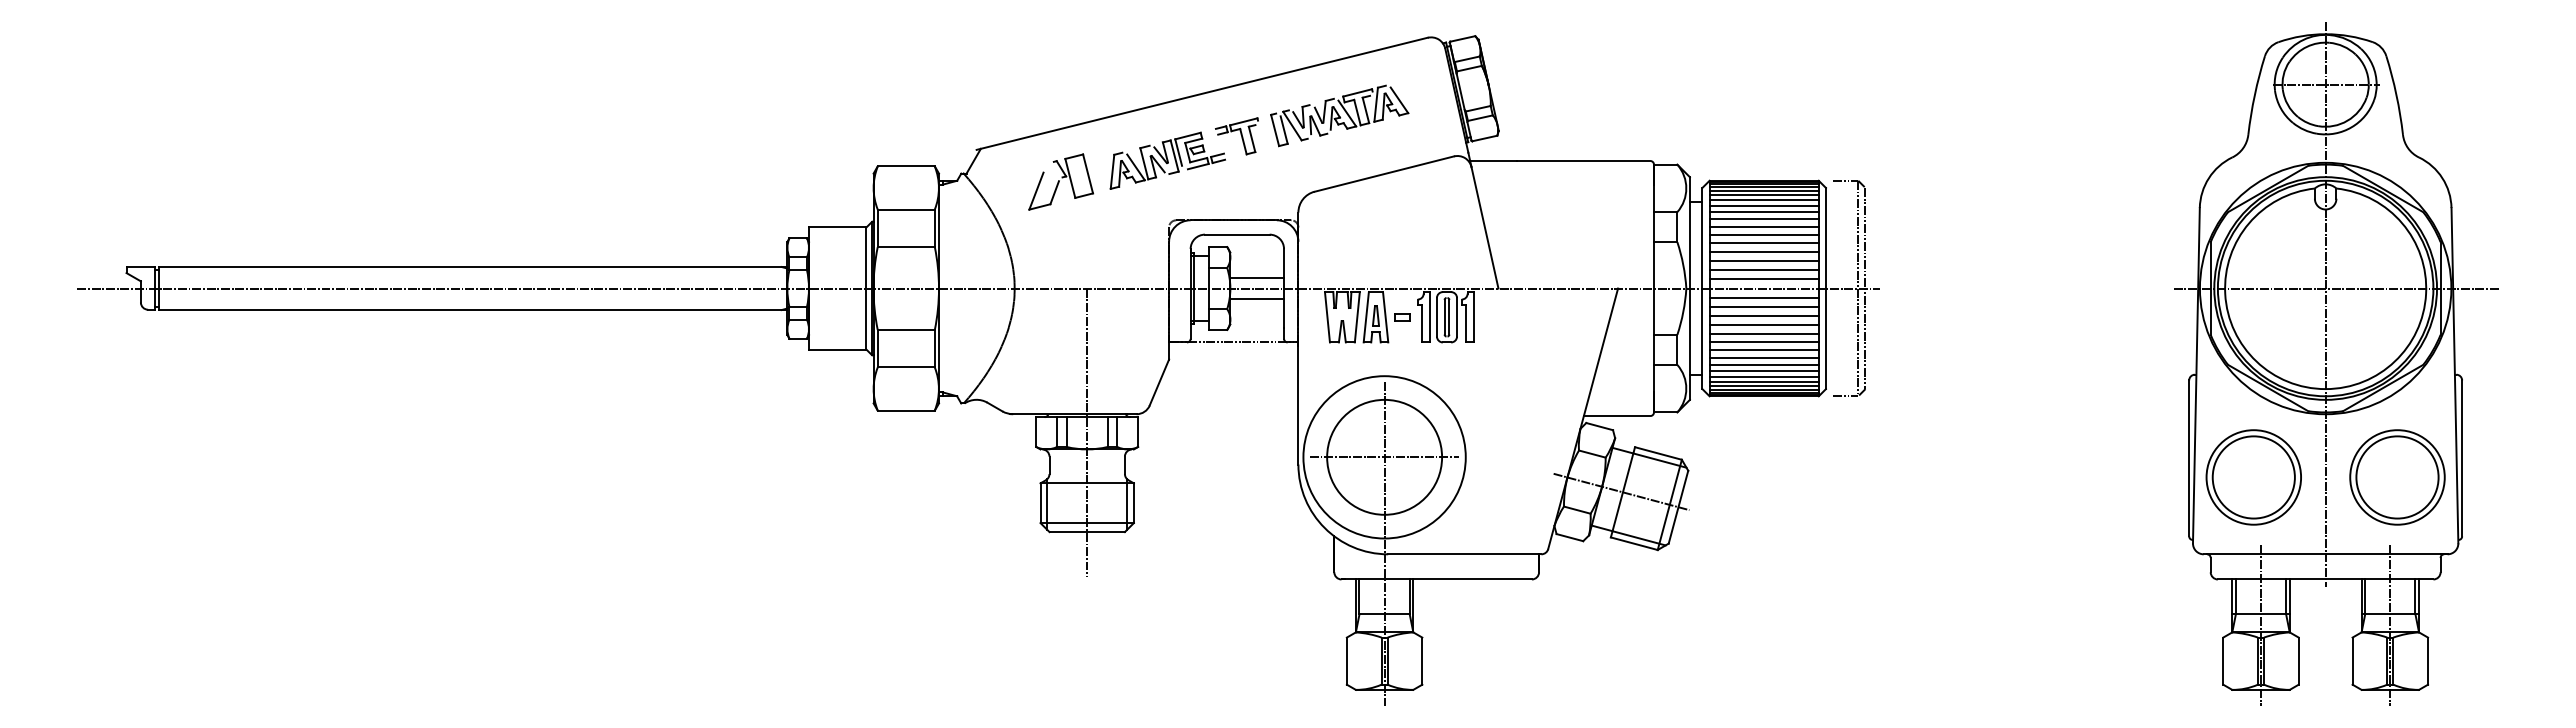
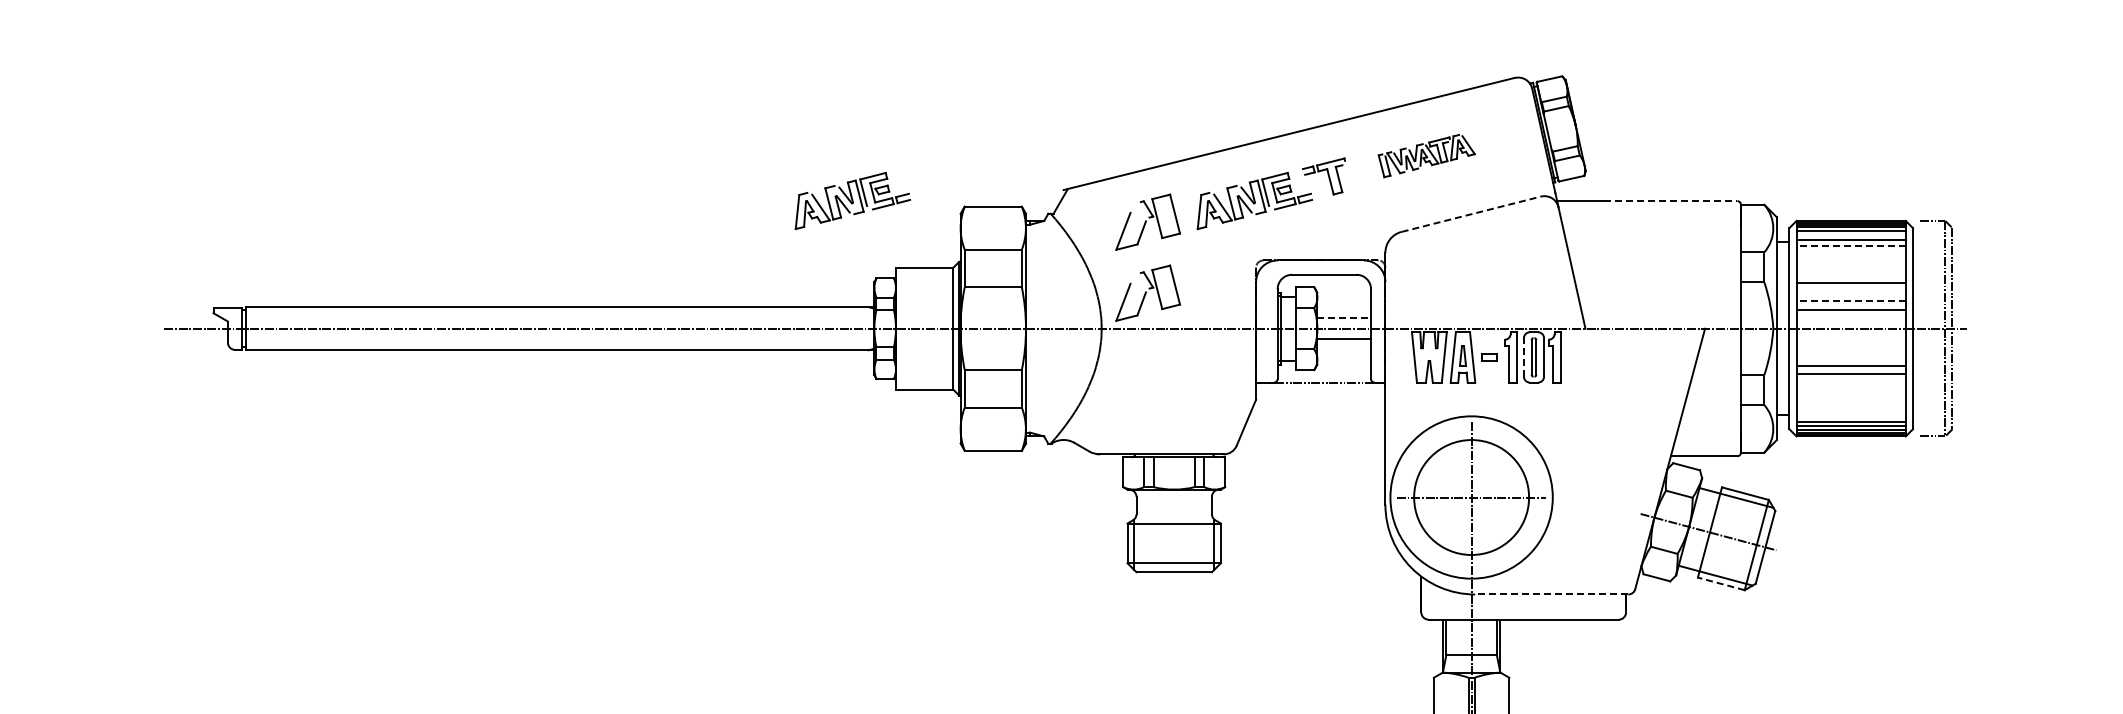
part: (1339, 115) -> (1426, 155), size x0.7
part: (765, 160) -> (852, 200), added
line: (1583, 161) -> (1670, 201), solid -> dashed
line: (1384, 174) -> (1471, 214), solid -> dashed
line: (1763, 195) -> (1850, 235), removed
line: (1764, 205) -> (1851, 245), solid -> dashed
line: (1763, 212) -> (1850, 252), removed
line: (1763, 219) -> (1850, 259), removed
line: (1763, 226) -> (1850, 266), removed
line: (1763, 234) -> (1850, 274), removed
line: (1763, 251) -> (1850, 291), removed
part: (1060, 252) -> (1147, 292), added
line: (1764, 260) -> (1851, 300), solid -> dashed
line: (1257, 277) -> (1344, 317), solid -> dashed
line: (1763, 279) -> (1850, 319), removed
line: (1763, 297) -> (1850, 337), removed
line: (1763, 307) -> (1850, 347), removed
line: (1436, 316) -> (1523, 356), solid -> dashed
line: (1763, 316) -> (1850, 356), removed
line: (1763, 342) -> (1850, 382), removed
line: (1763, 350) -> (1850, 390), removed
line: (1763, 357) -> (1850, 397), removed
line: (1763, 364) -> (1850, 404), removed
line: (1763, 371) -> (1850, 411), removed
line: (1763, 376) -> (1850, 416), removed
line: (1087, 432) -> (1174, 472), removed
line: (1633, 543) -> (1720, 583), solid -> dashed
line: (1464, 554) -> (1551, 594), solid -> dashed

